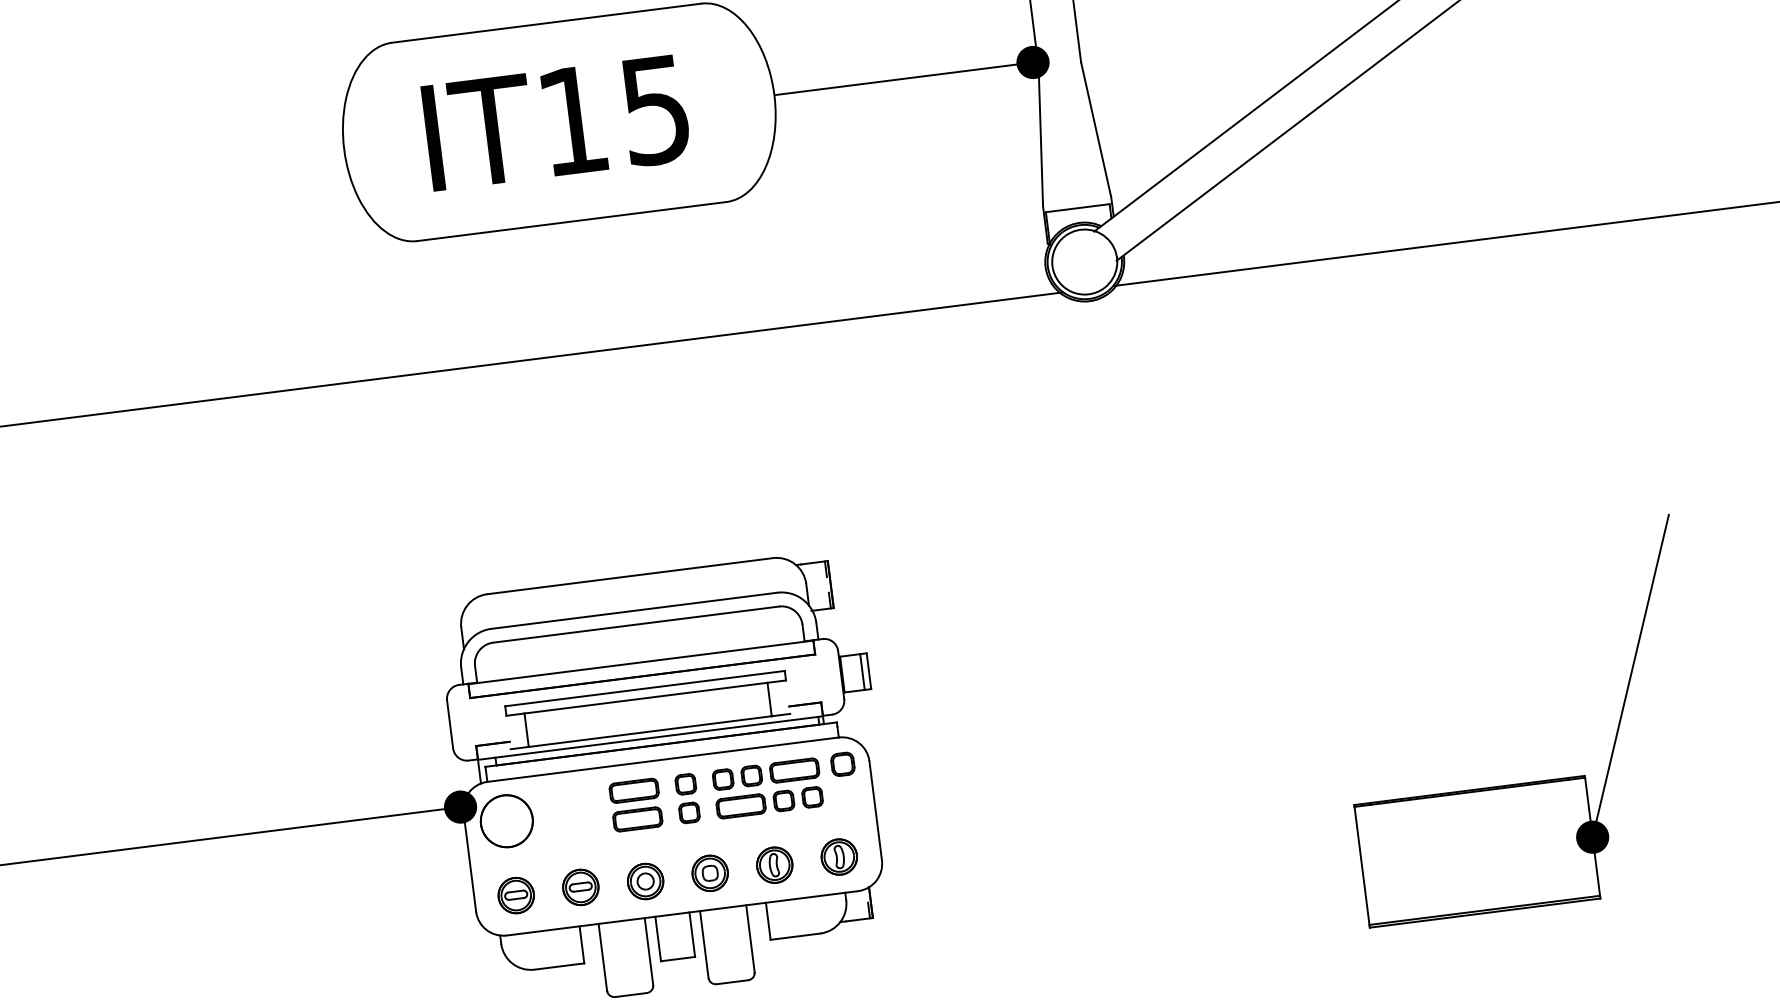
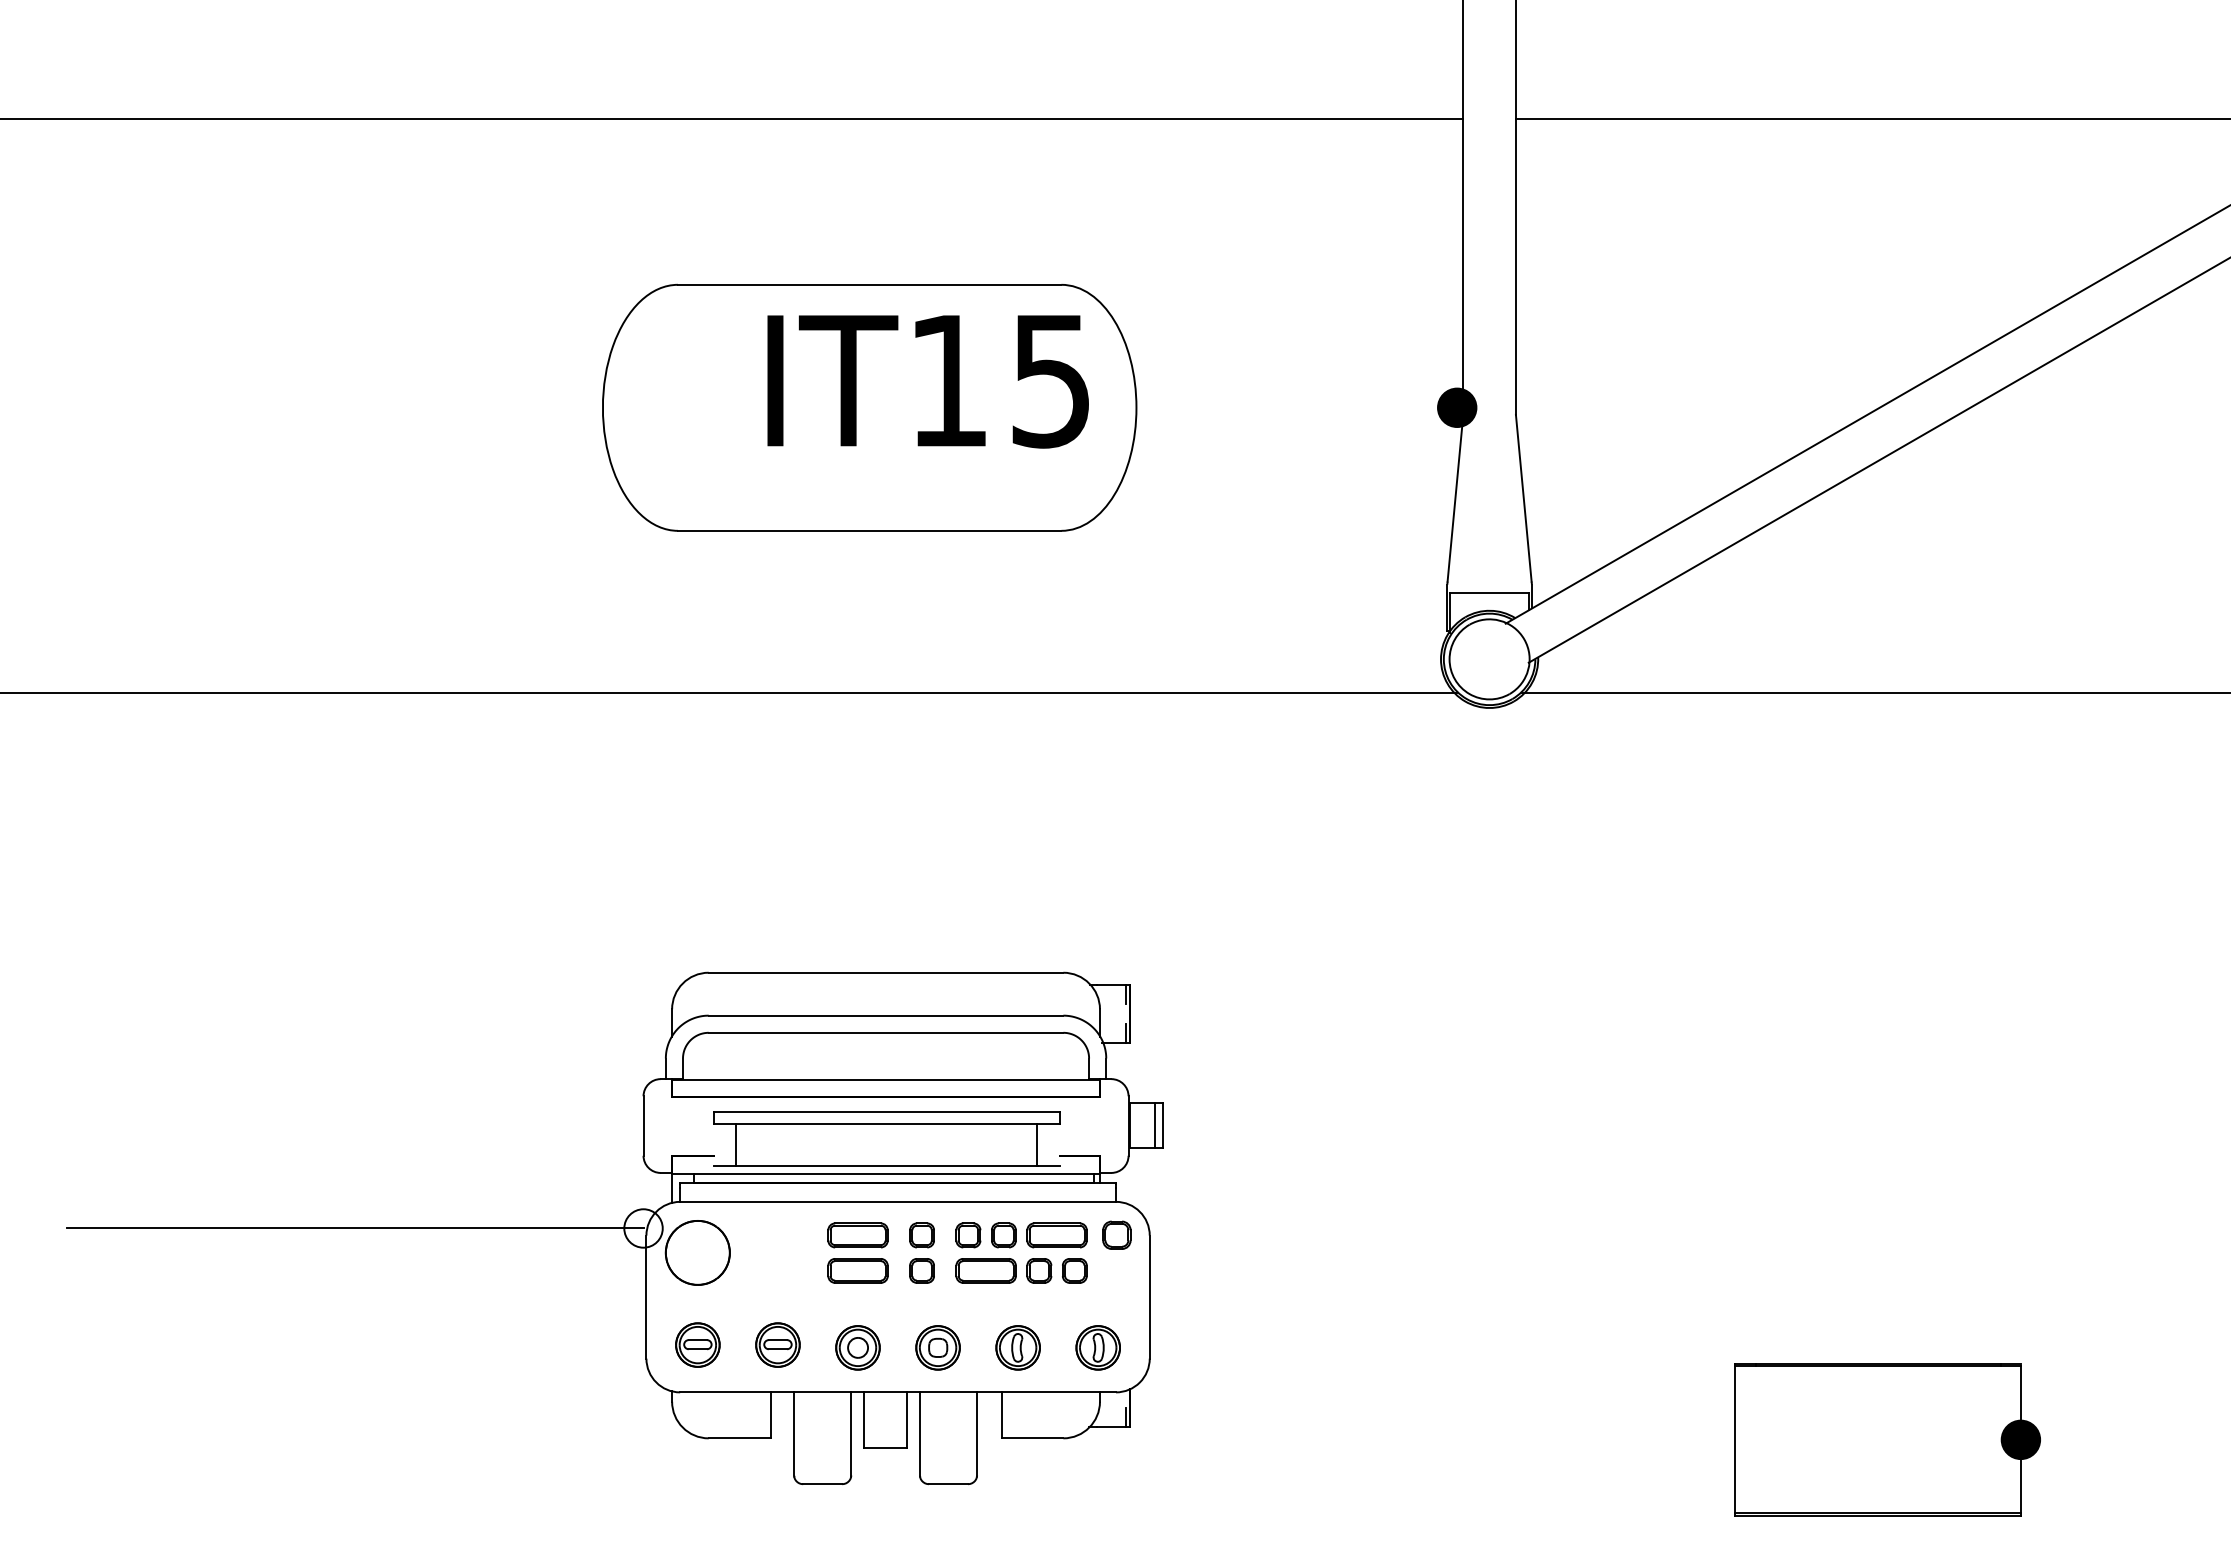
line: (904, 78) -> (1297, 407), removed
text: (555, 123) -> (927, 381), moved
line: (1630, 675) -> (2091, 1248), removed
fill: (460, 807) -> (643, 1228), removed

